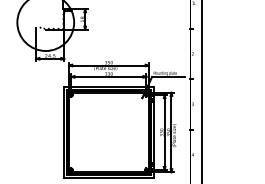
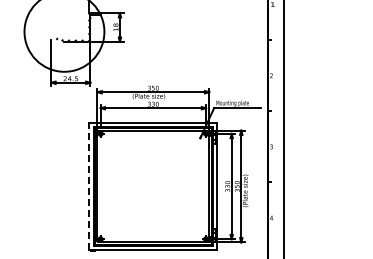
line: (63, 132) -> (89, 186), solid -> dashed

